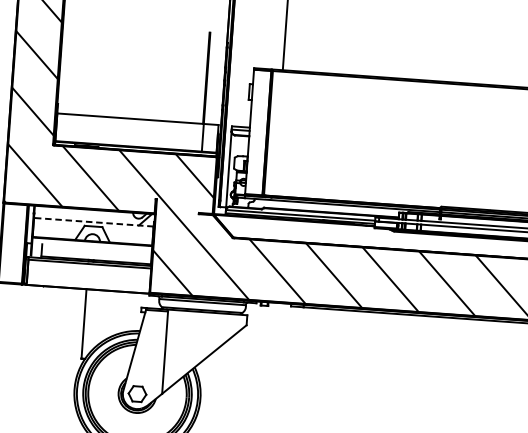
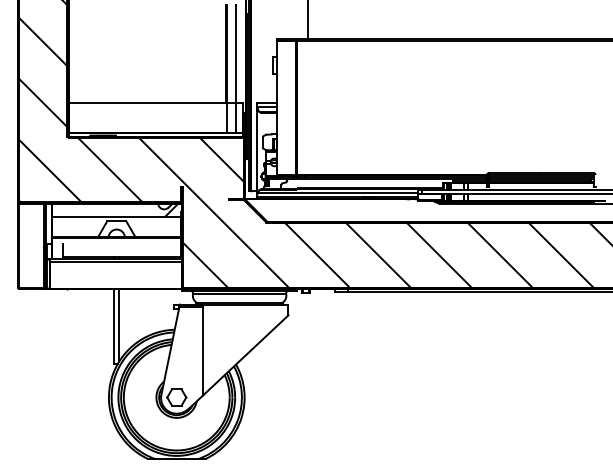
line: (213, 92) -> (235, 68), added
line: (93, 222) -> (116, 216), dashed -> solid
line: (89, 323) -> (119, 325), added

